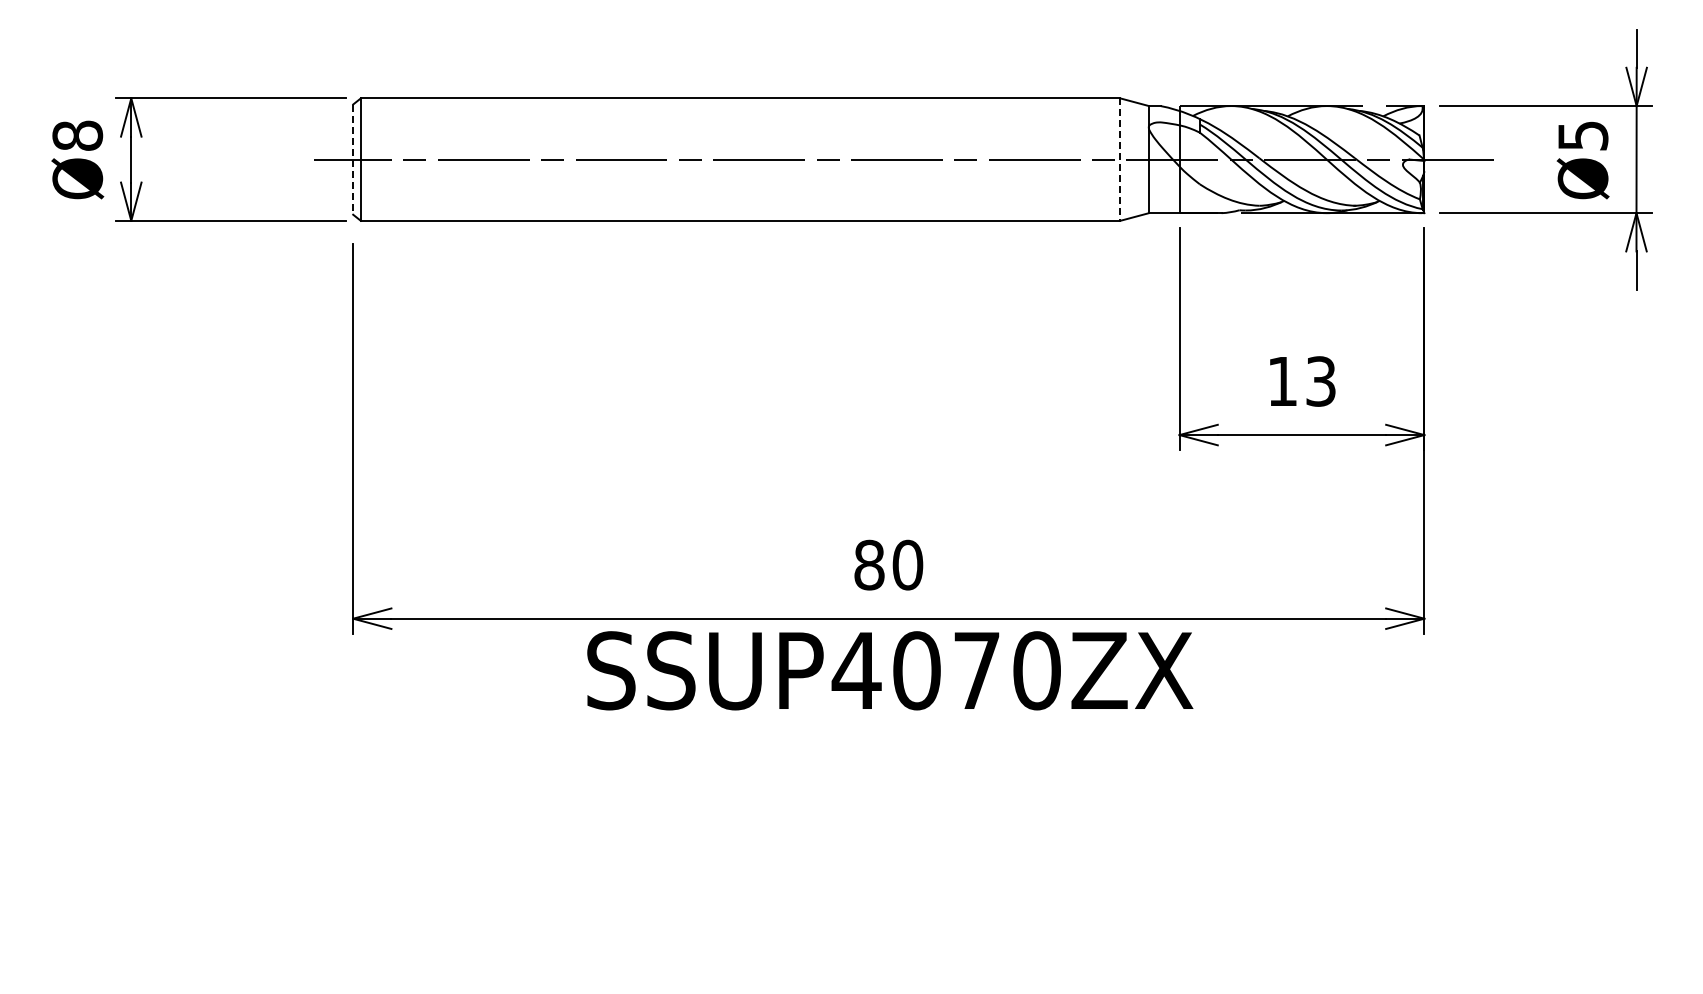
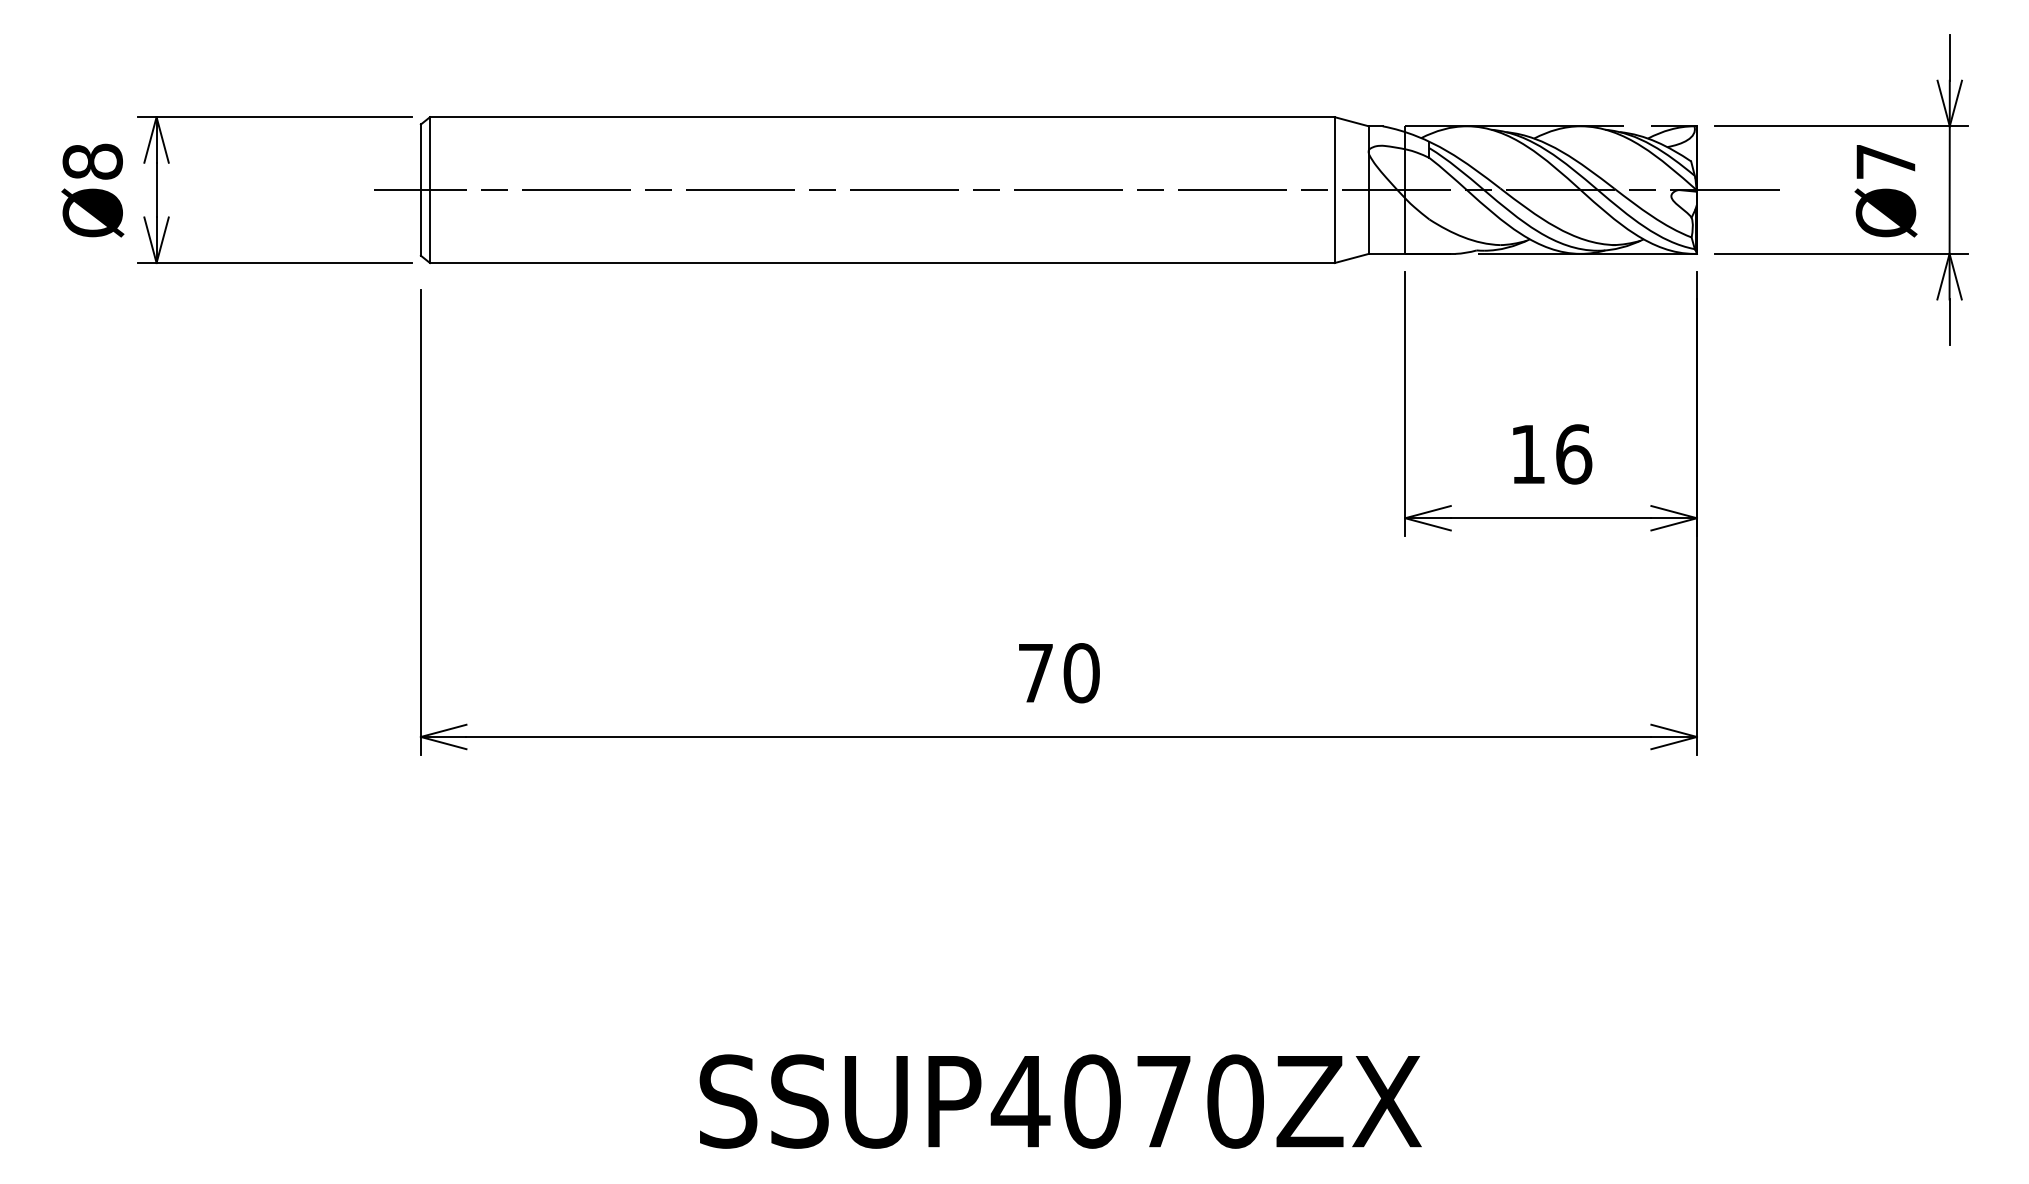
text: (1583, 135) -> (1886, 161), Ø5 -> Ø7
line: (353, 160) -> (421, 191), dashed -> solid
line: (1120, 160) -> (1334, 191), dashed -> solid
text: (1321, 381) -> (1574, 454), 13 -> 16
text: (869, 564) -> (1035, 672), 80 -> 70
text: (890, 670) -> (1060, 1101), moved

